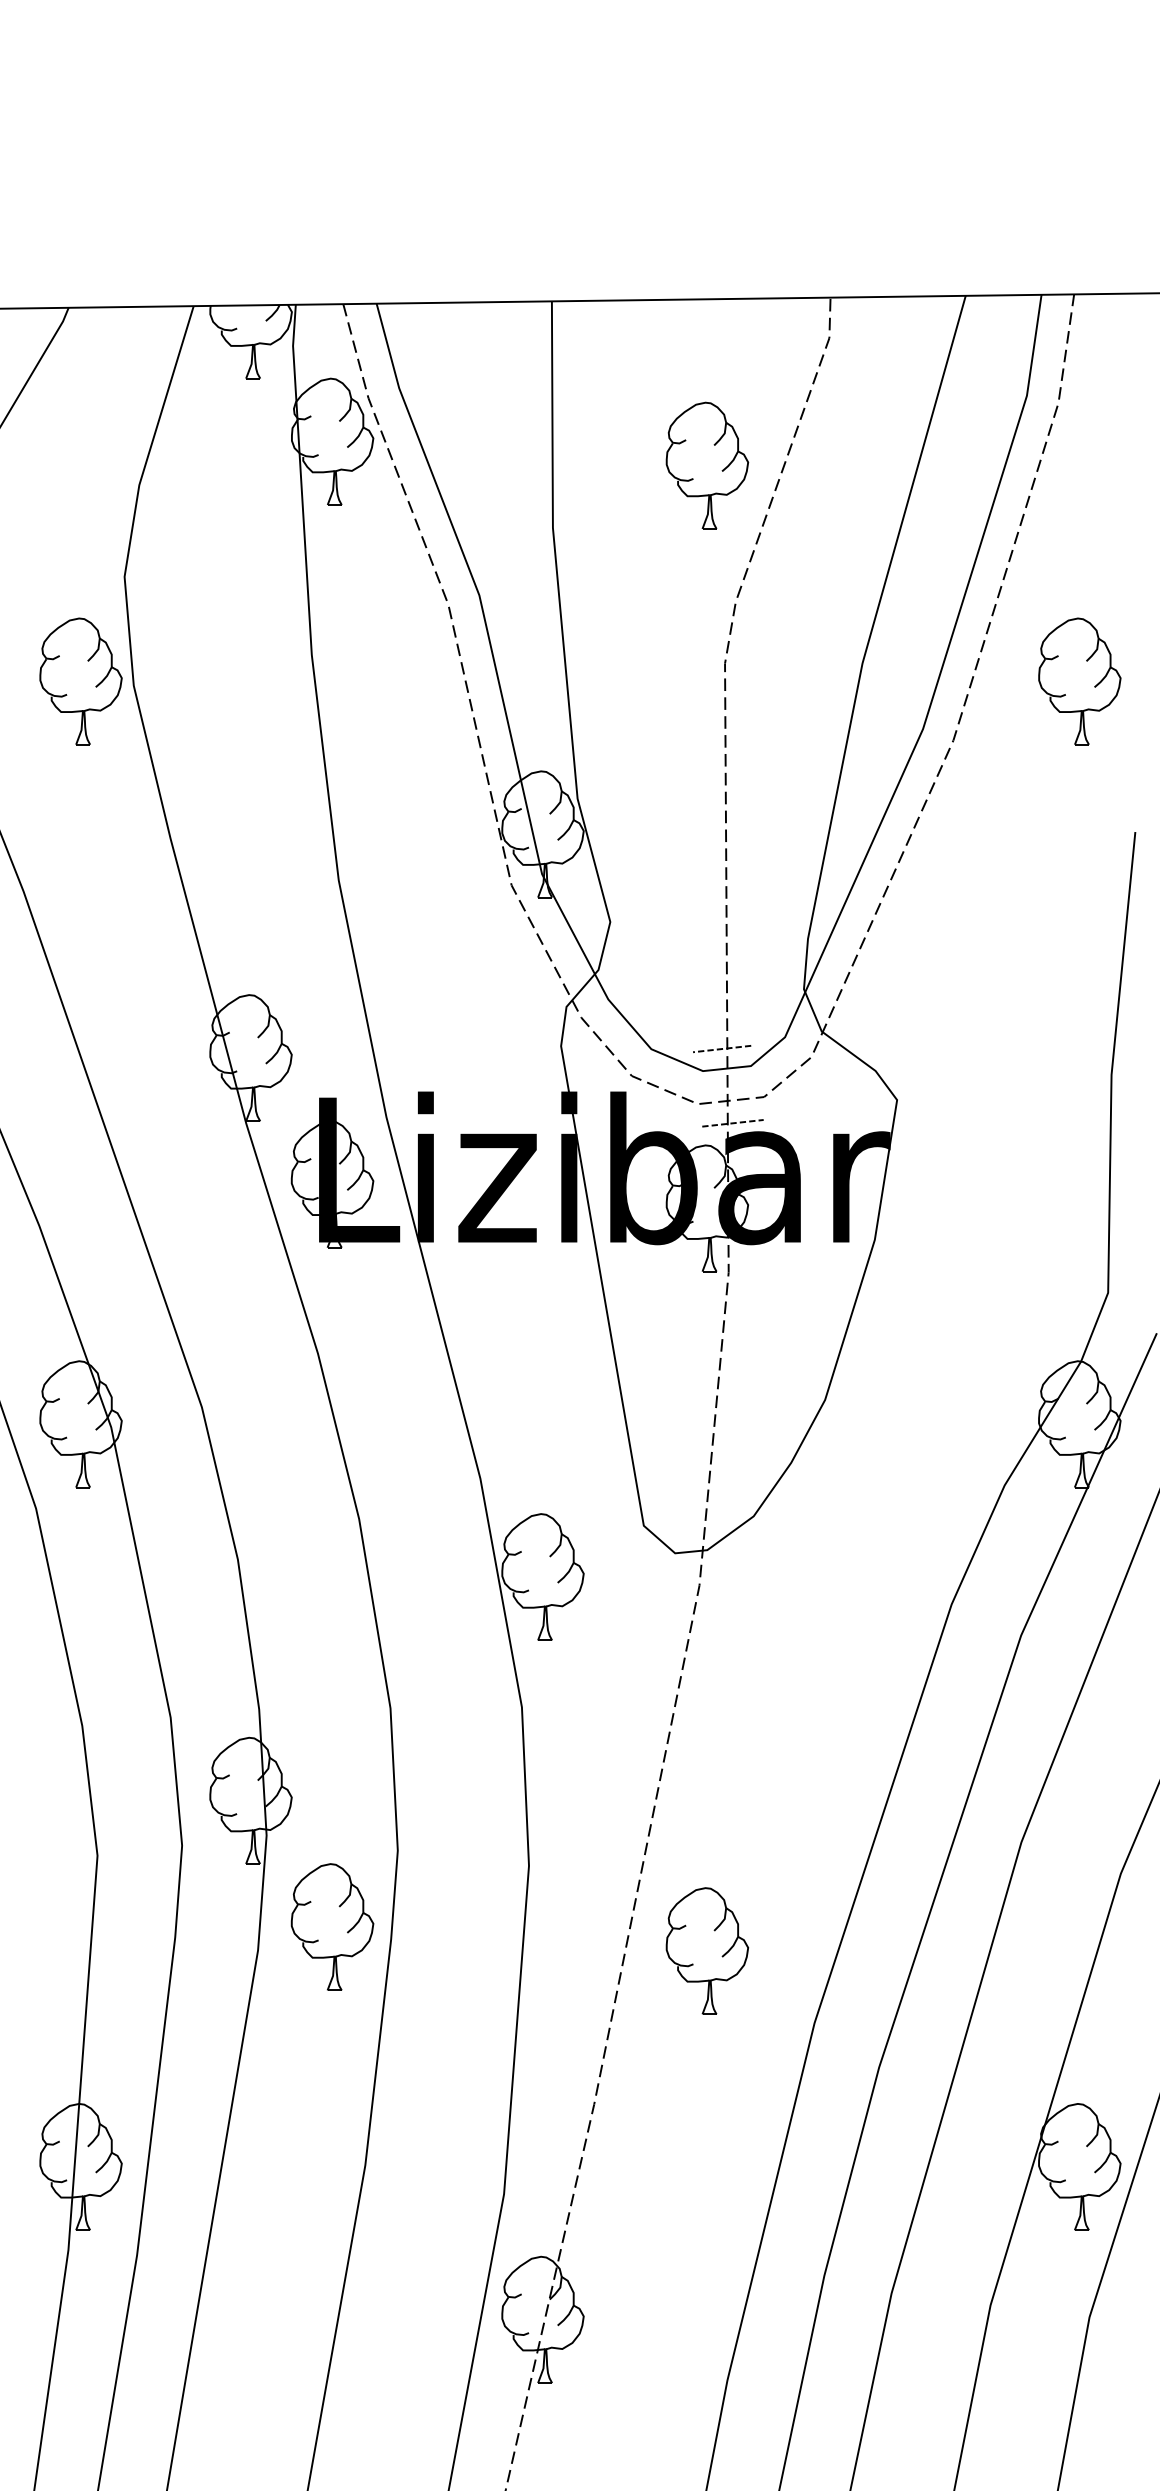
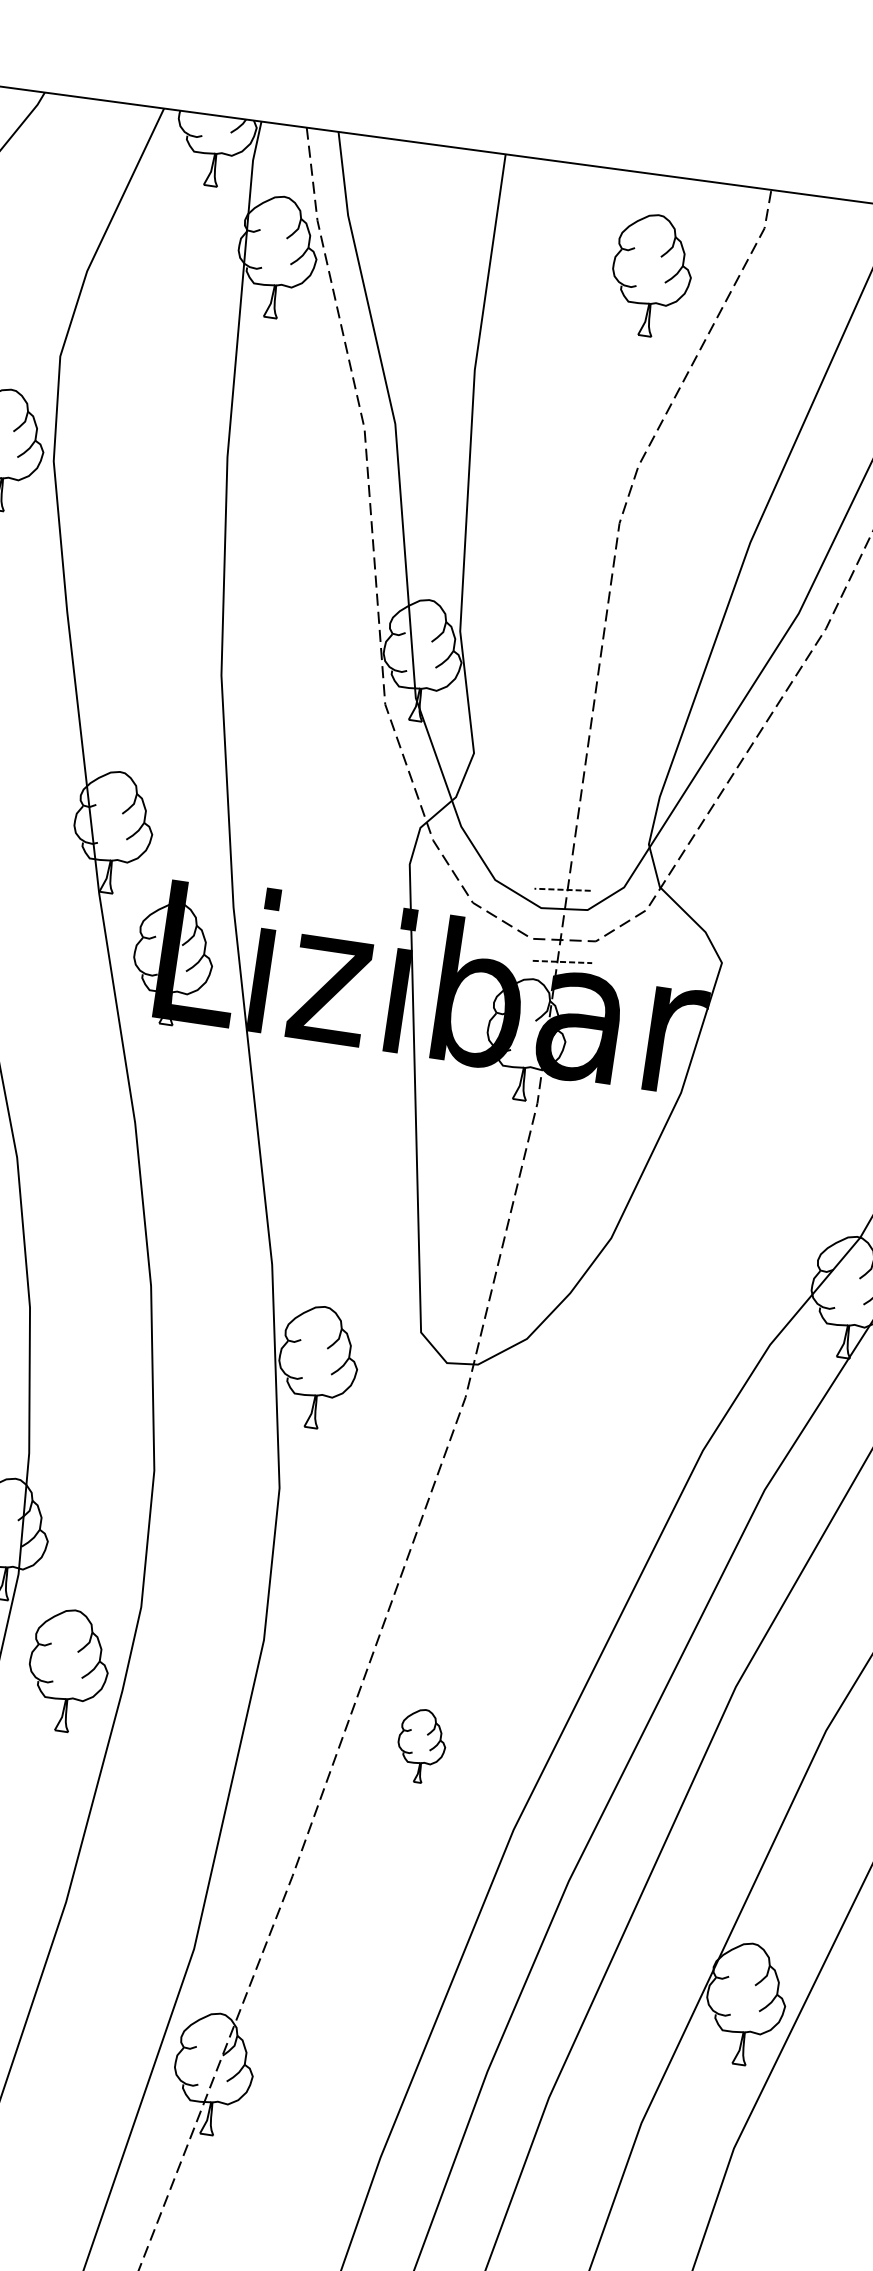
part: (707, 465) -> (651, 275), moved
part: (706, 1950) -> (421, 1745), size x0.6

